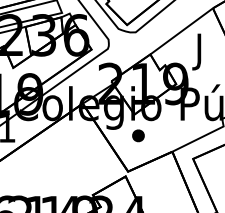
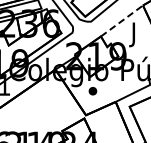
line: (182, 30) -> (122, 20), solid -> dashed

